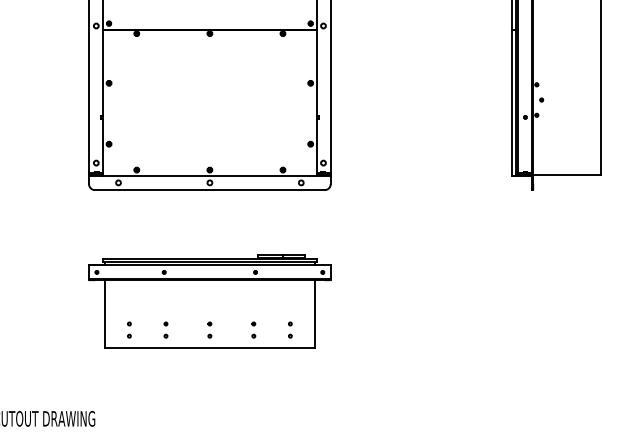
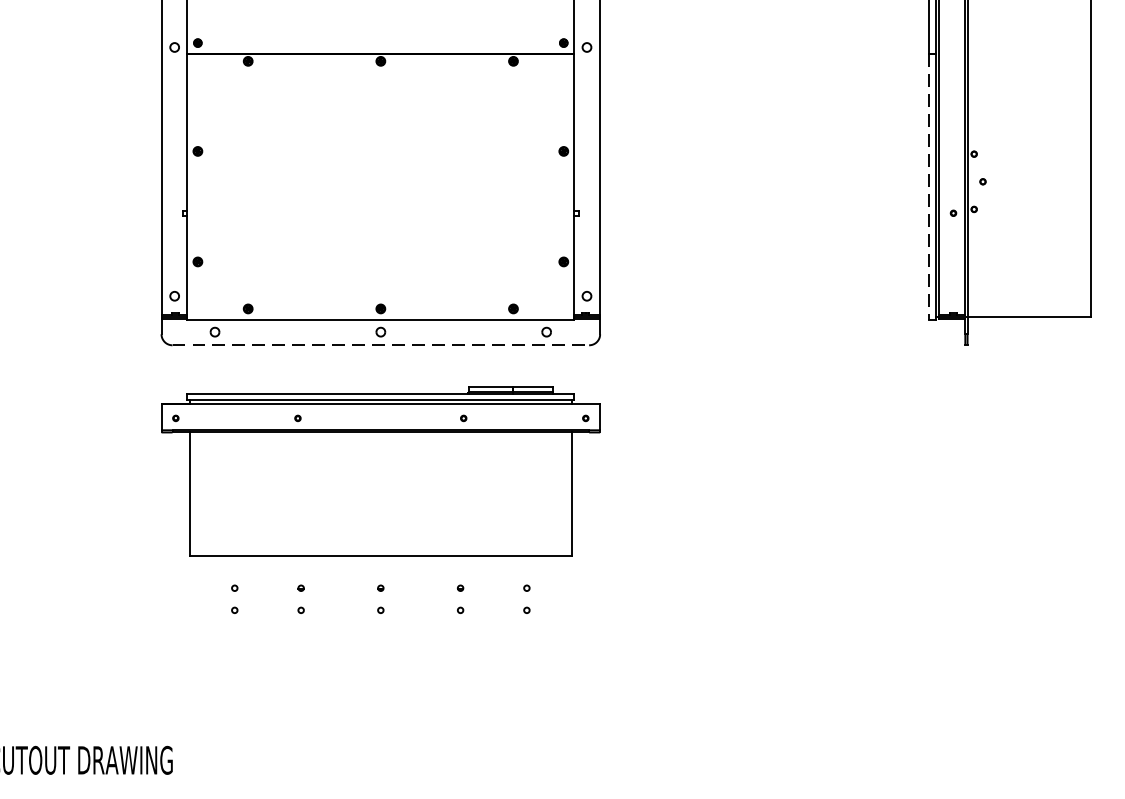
line: (511, 103) -> (928, 188), solid -> dashed
line: (209, 190) -> (380, 345), solid -> dashed
part: (209, 301) -> (380, 471), moved

